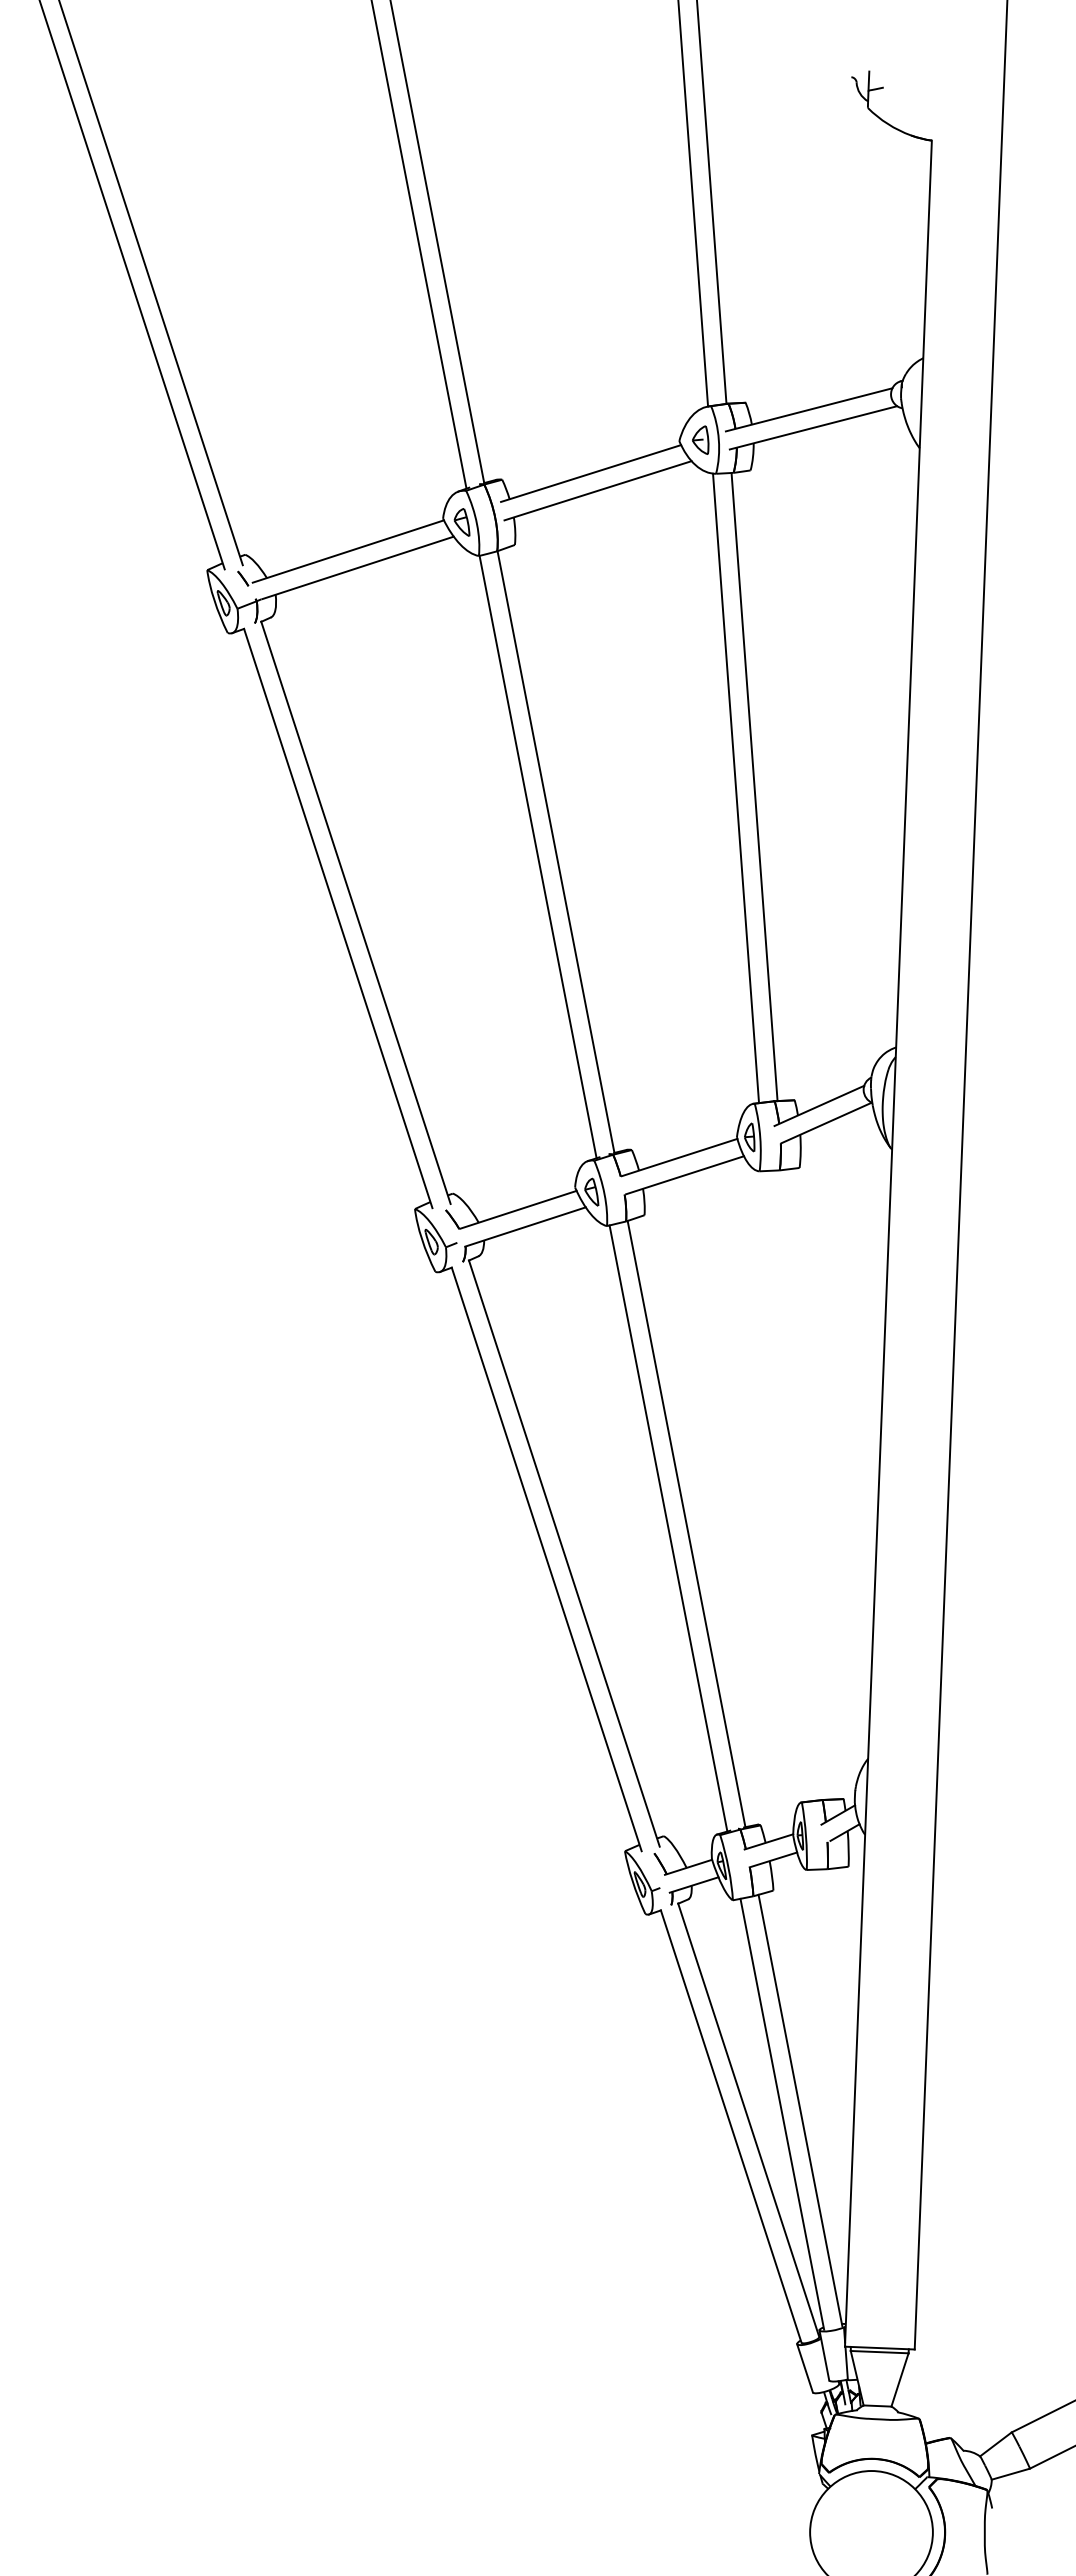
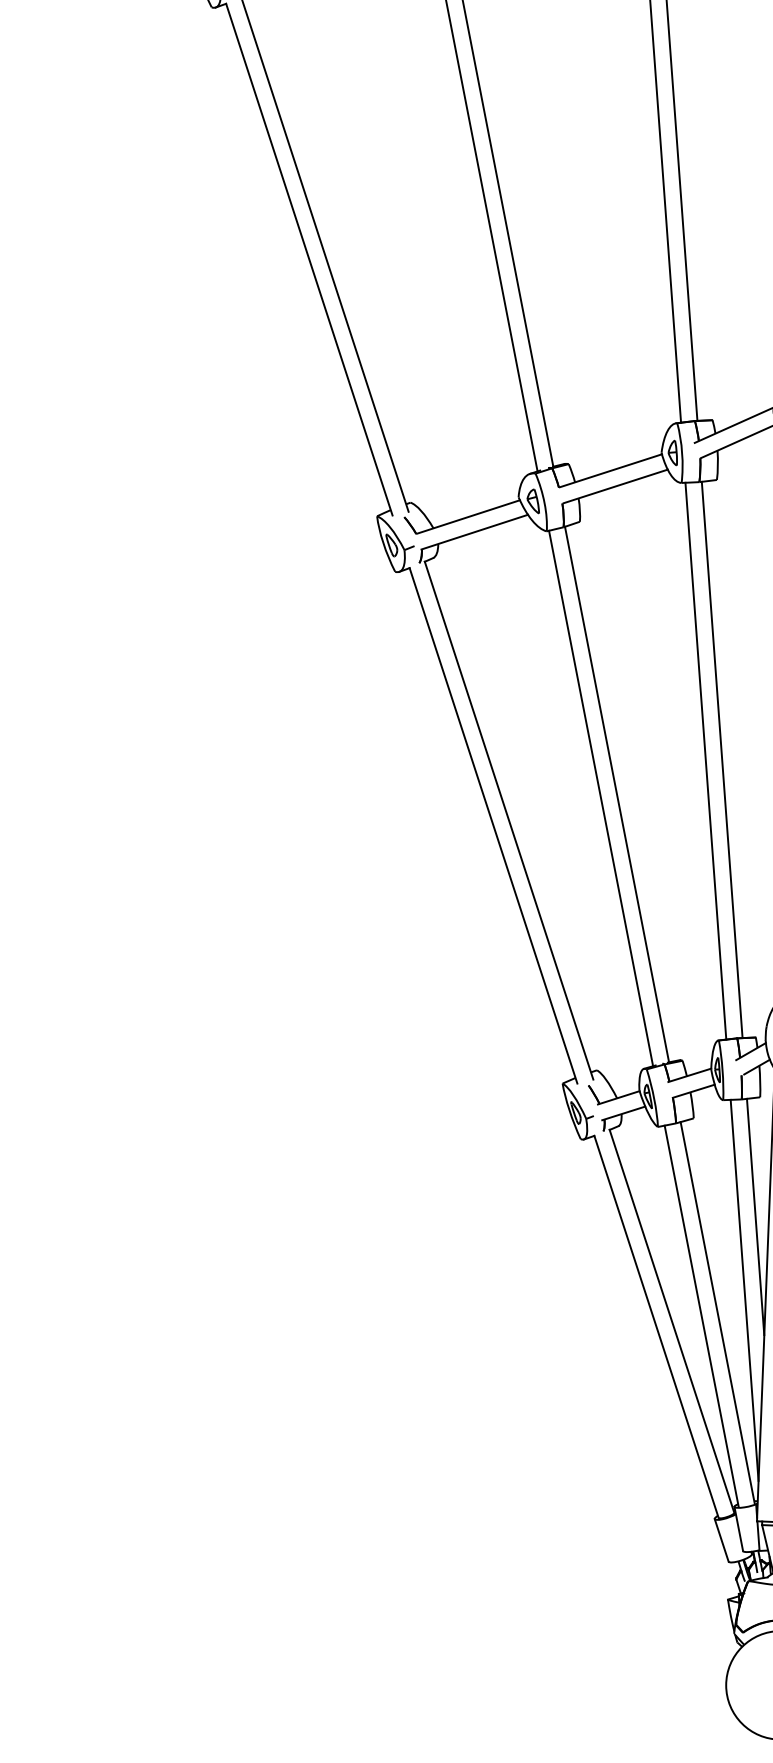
line: (805, 1484) -> (722, 759), added
line: (787, 1486) -> (706, 761), added
line: (843, 2001) -> (755, 1216), added
line: (830, 2084) -> (744, 1289), added

